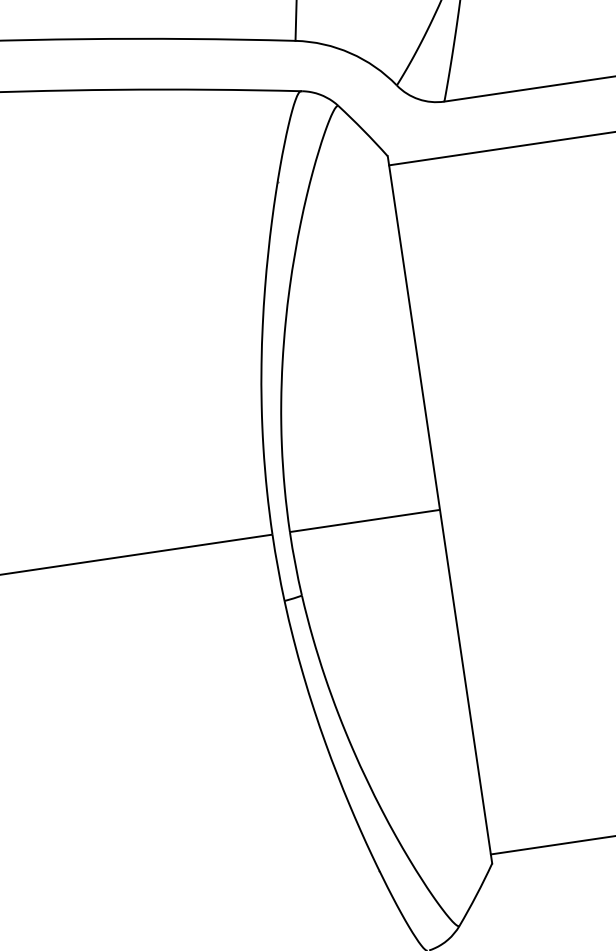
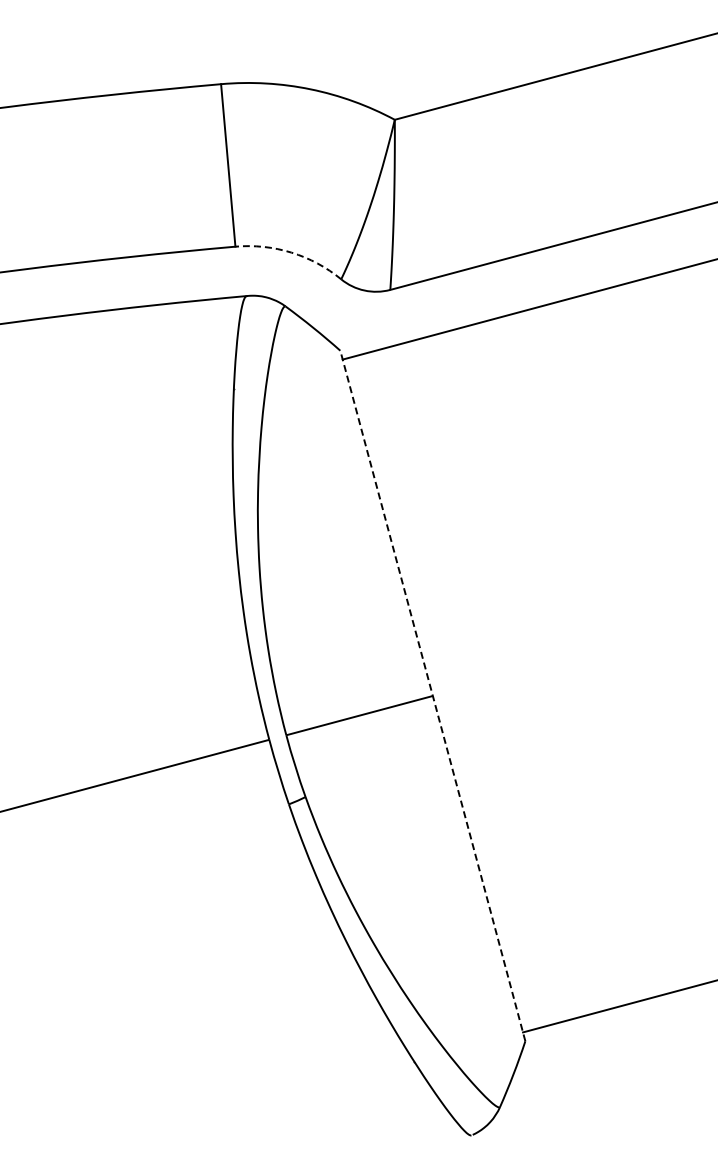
arc: (350, 53) -> (291, 252), solid -> dashed
line: (439, 509) -> (432, 695), solid -> dashed

